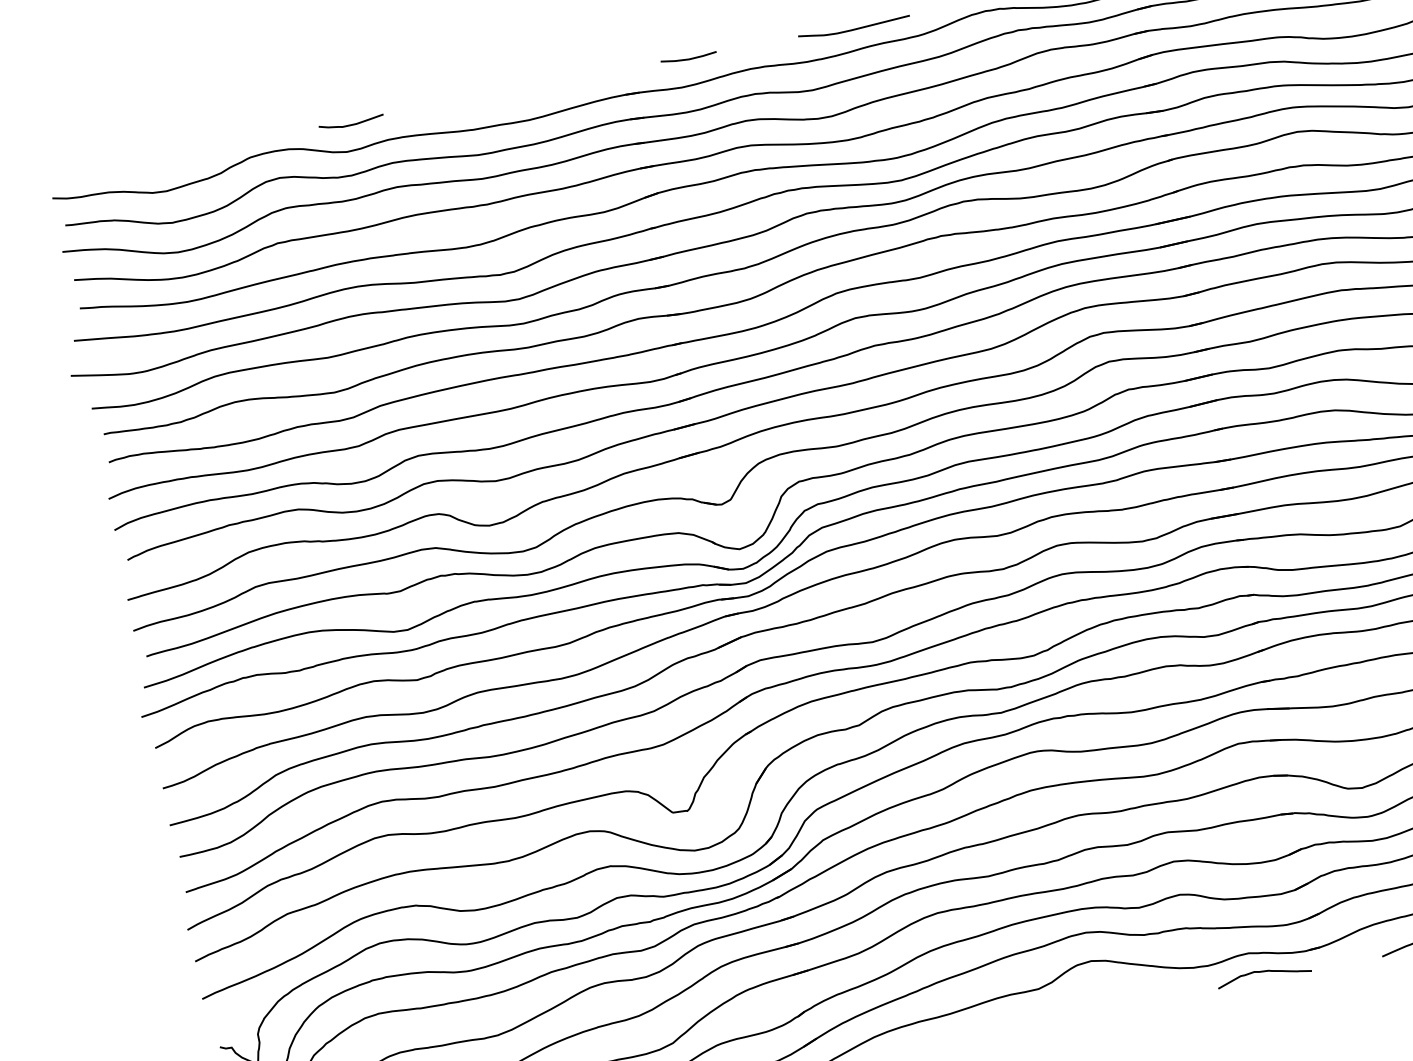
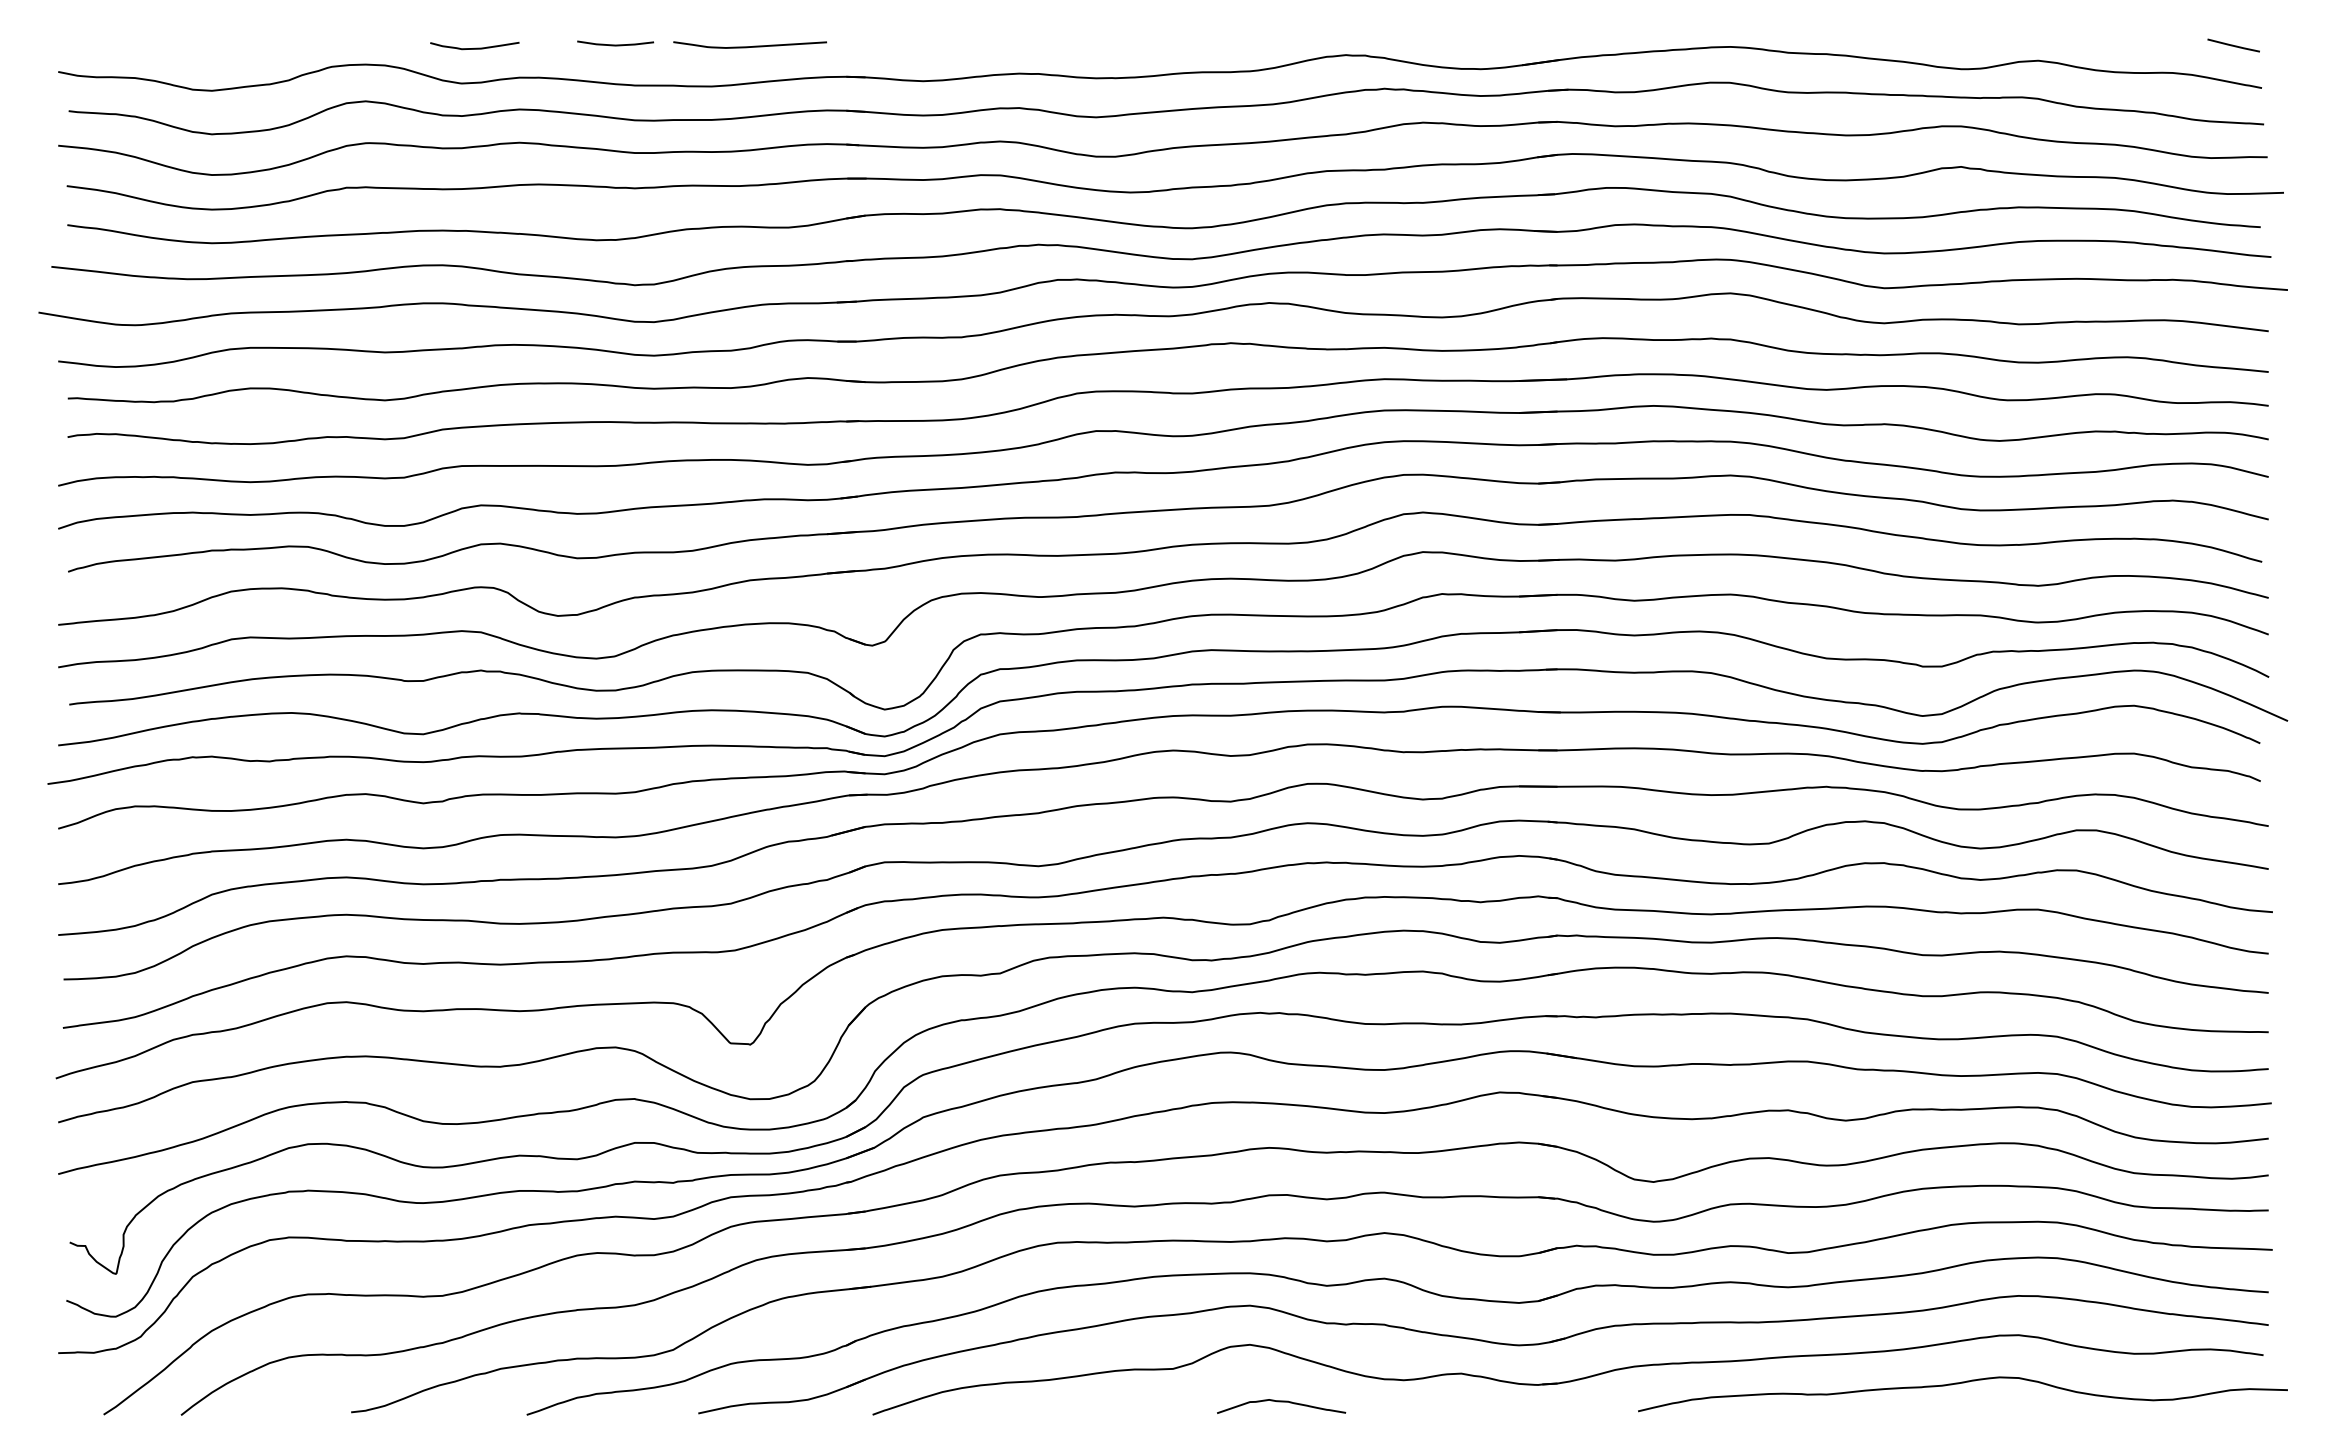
curve: (854, 29) -> (749, 46), moved
line: (688, 58) -> (615, 44), moved
curve: (1263, 972) -> (1281, 1402), moved

